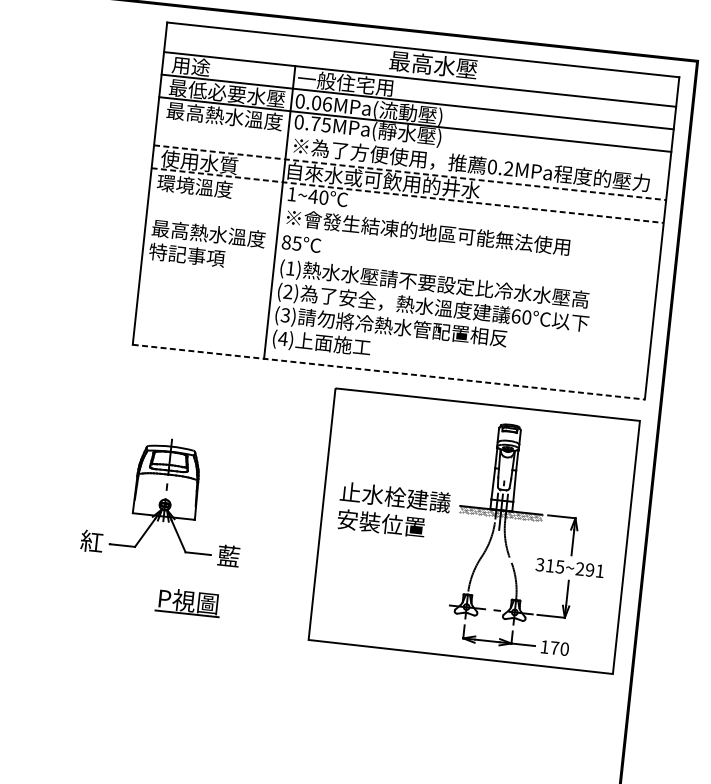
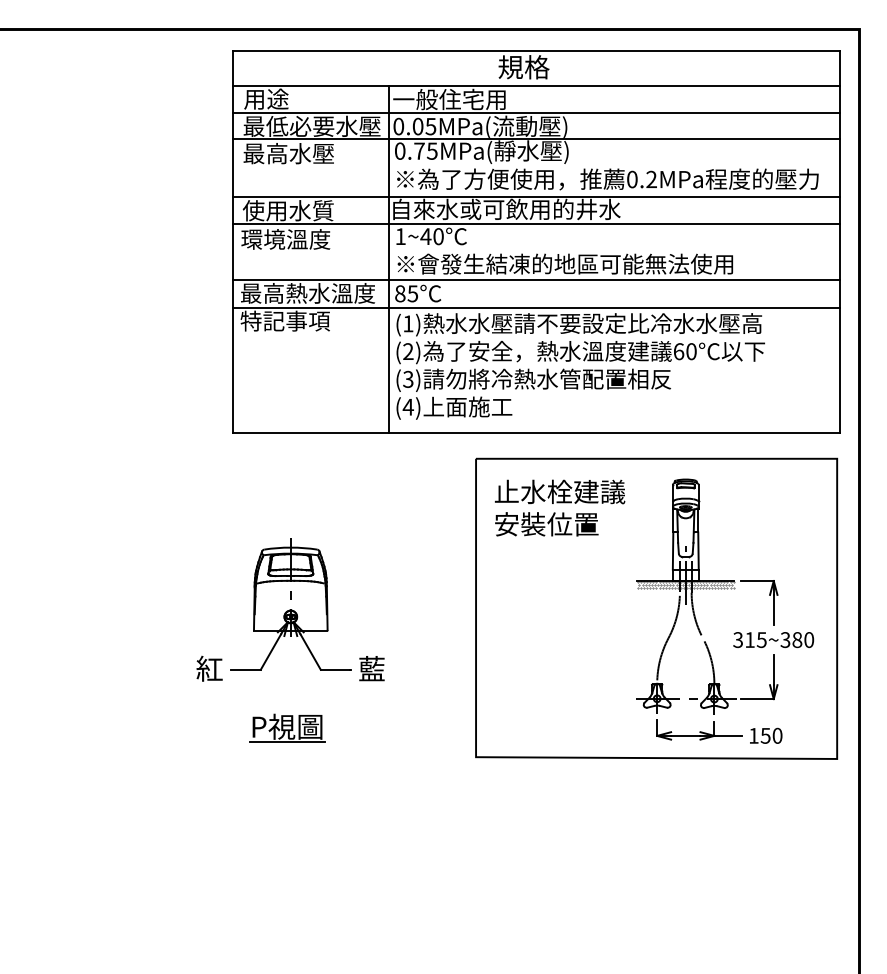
text: (433, 65) -> (550, 67), 最高水壓 -> 規格
text: (327, 104) -> (430, 126), 0.06MPa( -> 0.05MPa(
text: (243, 118) -> (334, 153), 最高熱水溫度 -> 最高水壓
line: (410, 172) -> (536, 196), dashed -> solid
line: (407, 195) -> (536, 223), dashed -> solid
line: (402, 243) -> (536, 280), added
line: (400, 267) -> (536, 308), added
line: (388, 372) -> (536, 433), dashed -> solid
text: (394, 510) -> (560, 507), moved
text: (590, 570) -> (797, 640), 315~291 -> 315~380
part: (188, 601) -> (287, 727), moved
text: (554, 647) -> (765, 735), 170 -> 150

